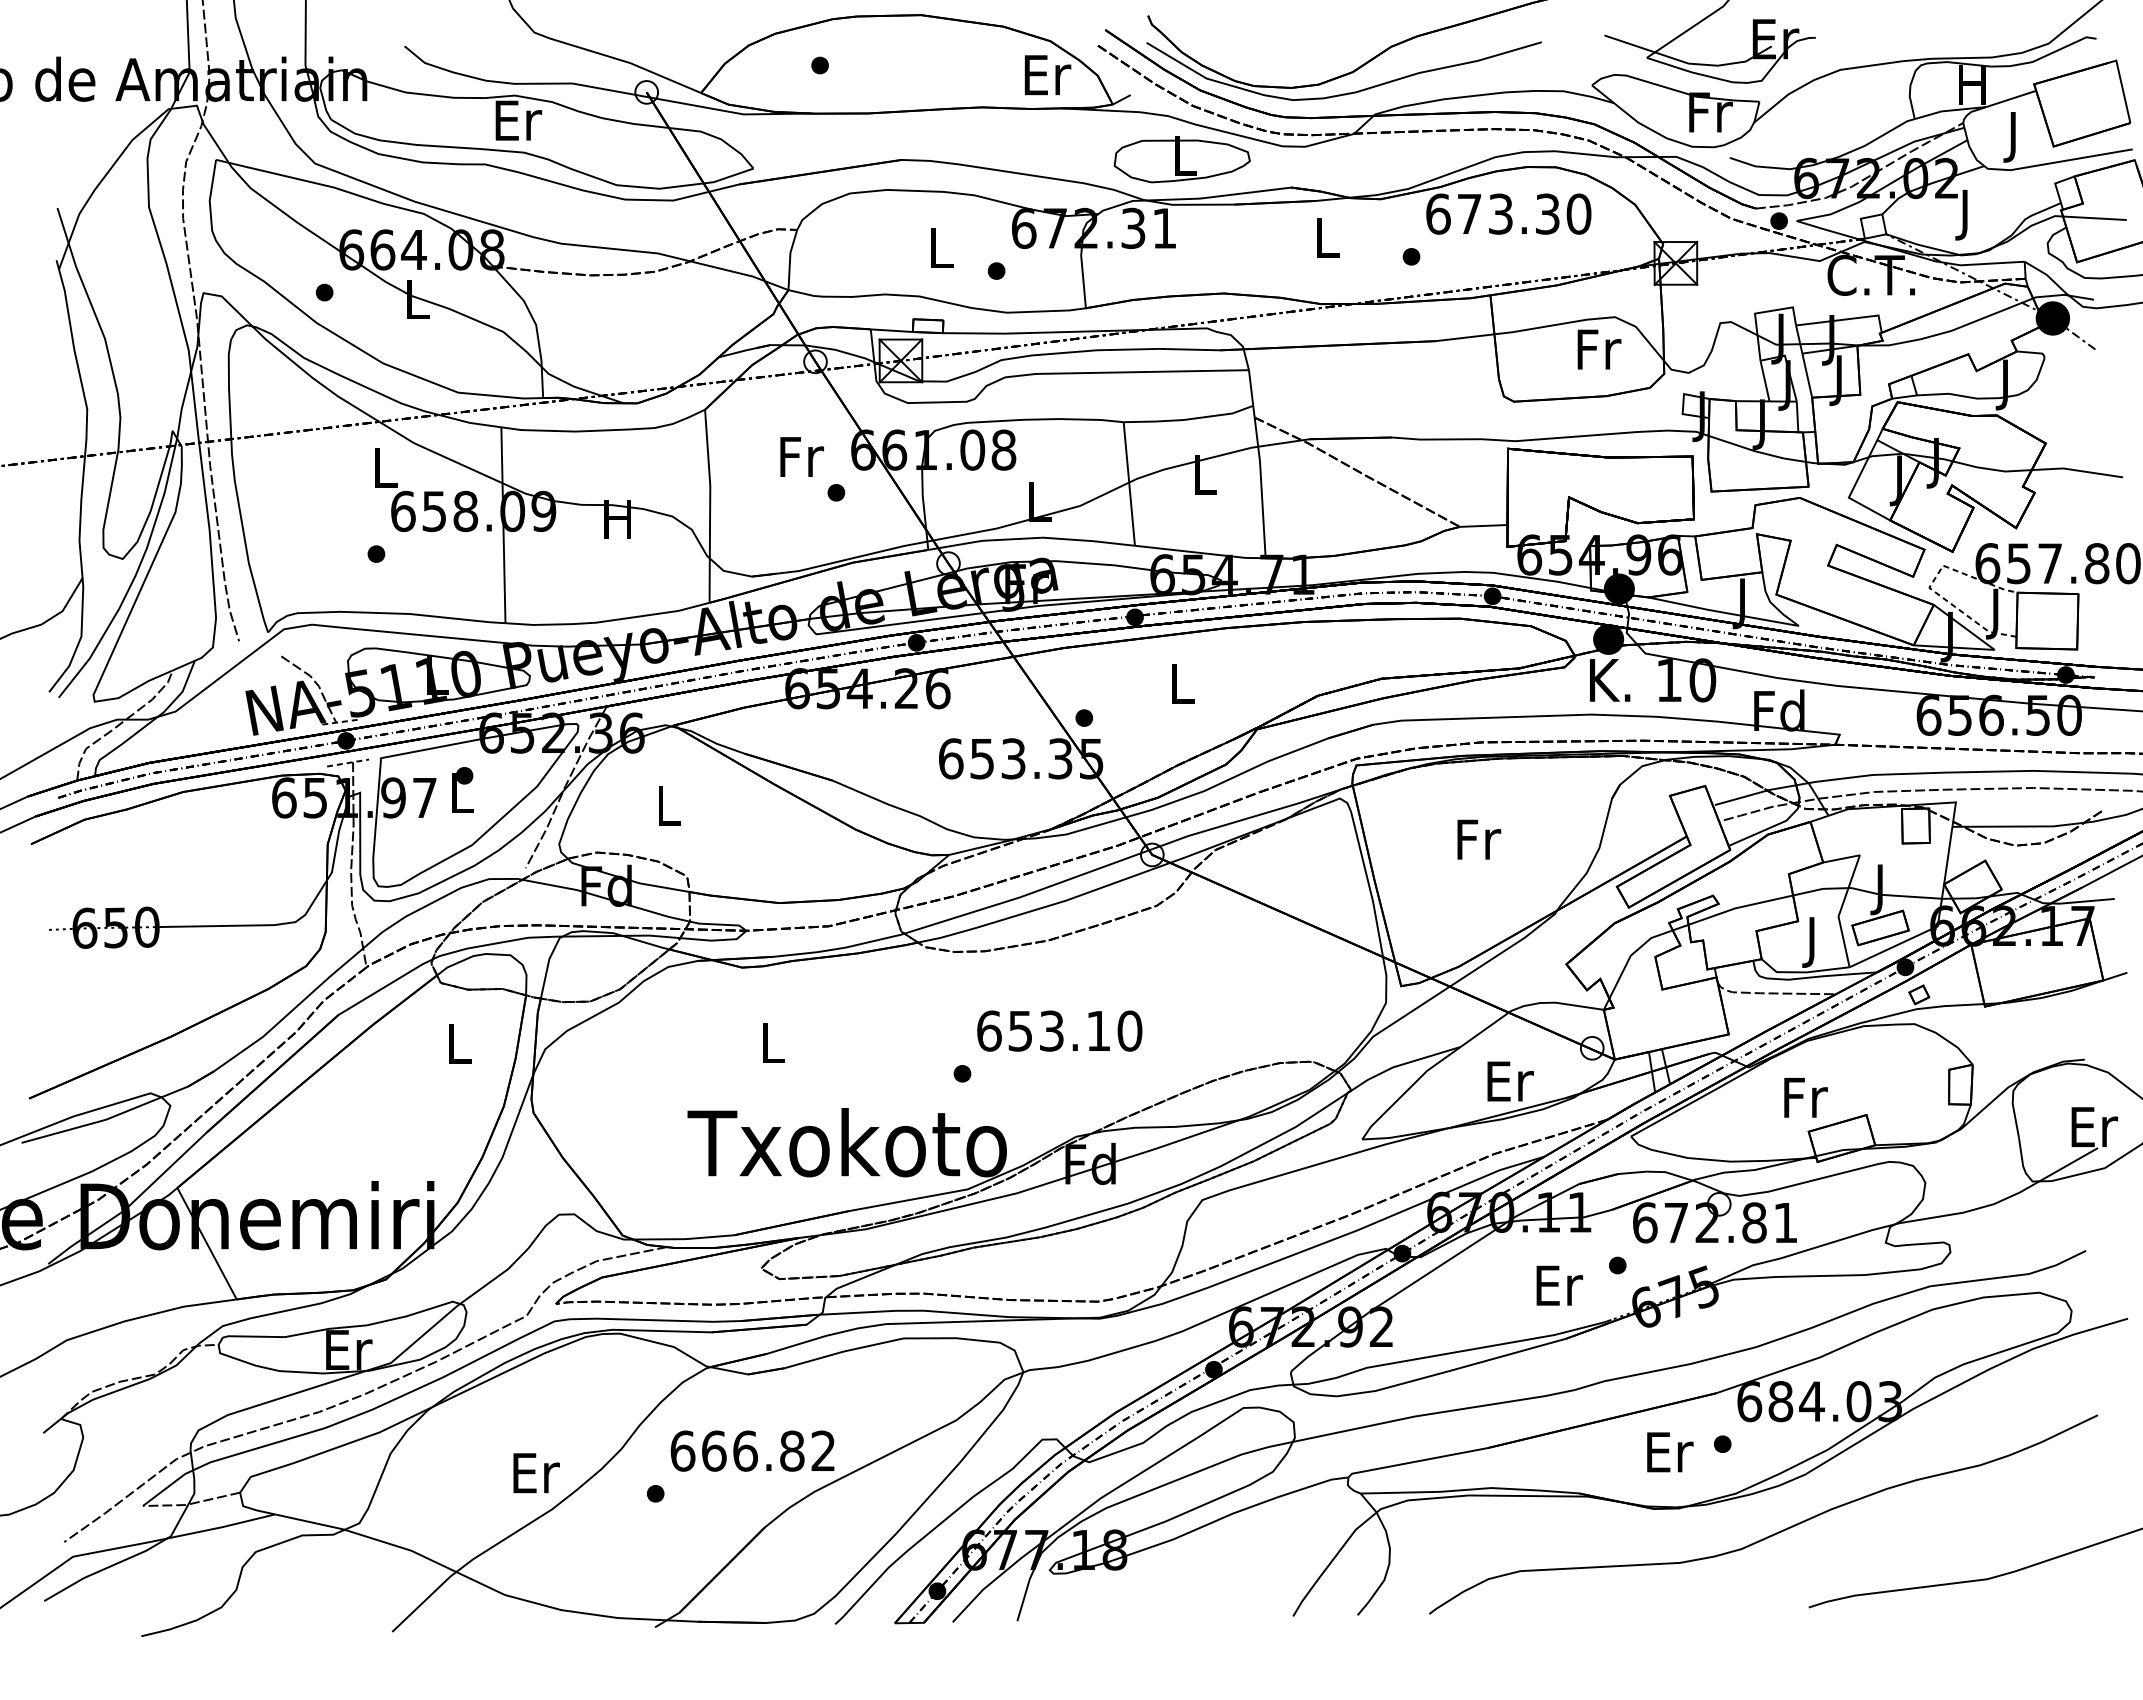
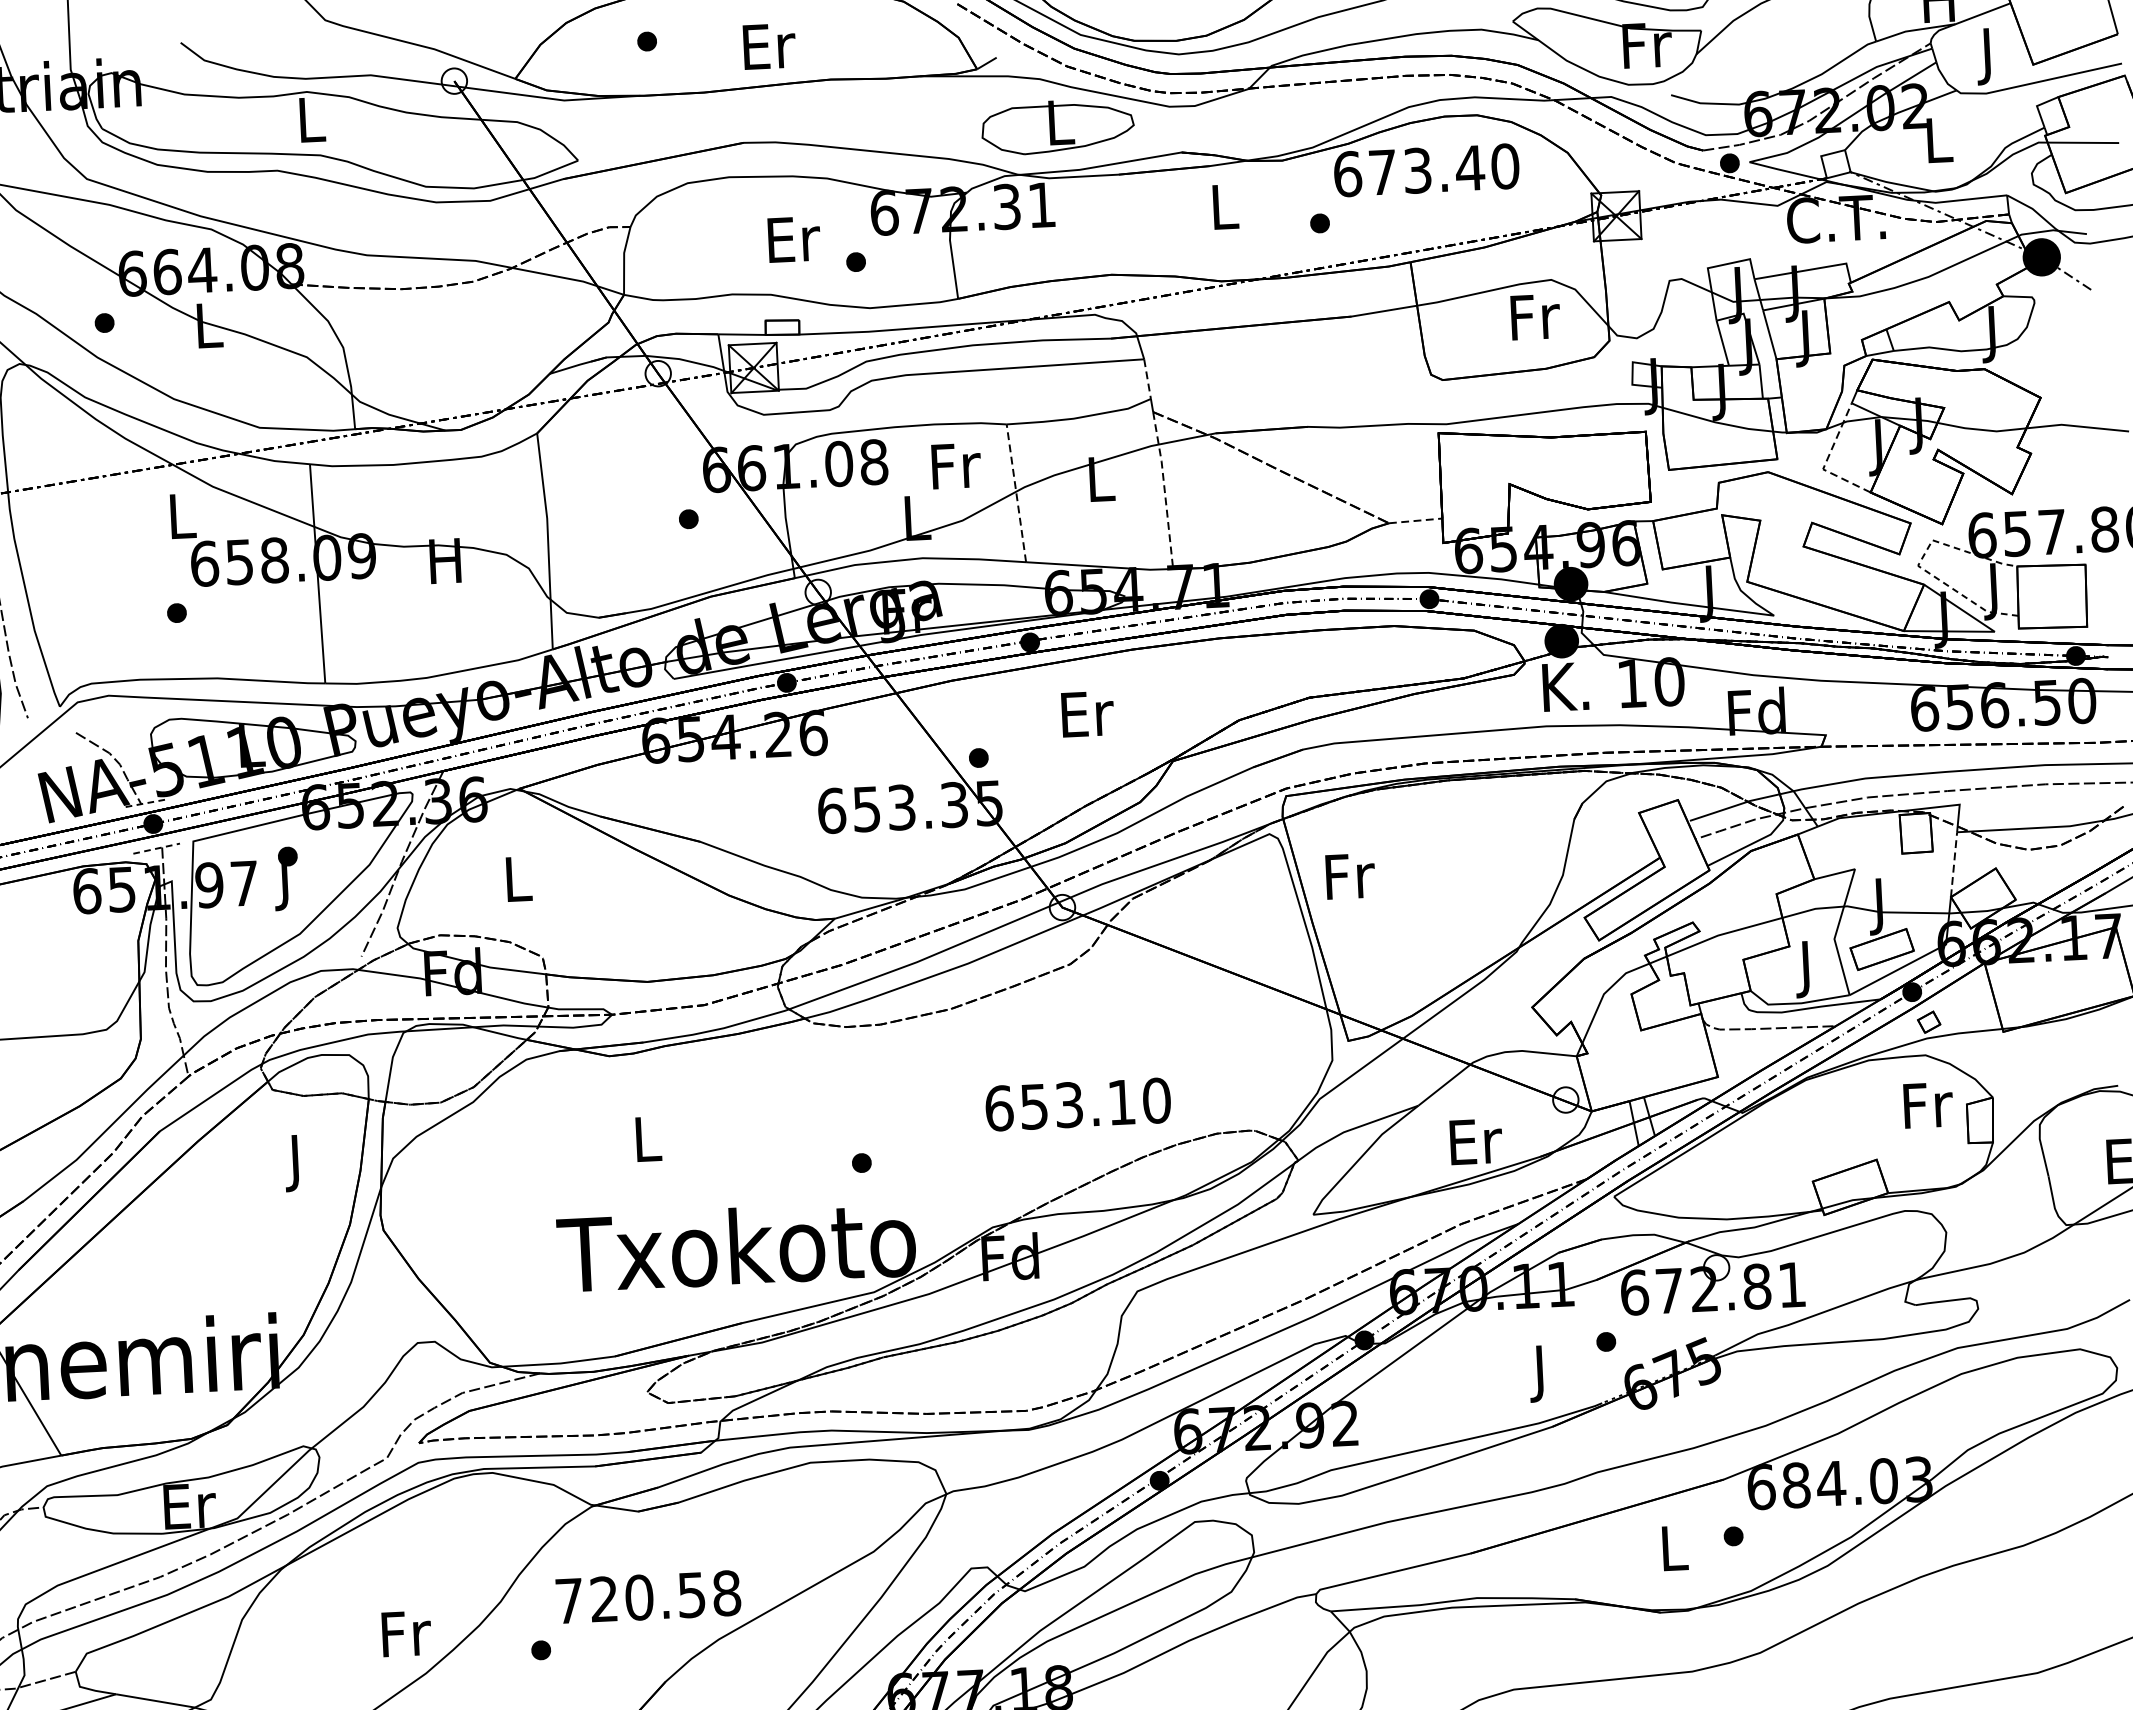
text: (1047, 75) -> (769, 46), moved
text: (518, 120) -> (312, 119), Er -> L
text: (1547, 213) -> (1469, 167), 673.30 -> 673.40
text: (1966, 214) -> (1939, 145), J -> L
text: (942, 248) -> (794, 239), L -> Er
line: (1251, 388) -> (1148, 379), solid -> dashed
text: (801, 456) -> (955, 465), moved
line: (1129, 483) -> (1016, 492), solid -> dashed
line: (1261, 487) -> (1164, 490), solid -> dashed
line: (1852, 490) -> (1826, 461), solid -> dashed
line: (1483, 525) -> (1415, 520), solid -> dashed
text: (1183, 683) -> (1088, 713), L -> Er
text: (462, 798) -> (286, 882), L -> J
text: (1479, 839) -> (1350, 876), moved
line: (1948, 855) -> (1954, 864), solid -> dashed
text: (1059, 1030) -> (1077, 1103), moved
text: (459, 1049) -> (297, 1163), L -> J
text: (1805, 1097) -> (1927, 1105), moved
text: (1559, 1290) -> (1542, 1373), Er -> J
text: (752, 1450) -> (647, 1596), 666.82 -> 720.58
text: (1670, 1452) -> (1675, 1548), Er -> L
text: (536, 1473) -> (406, 1634), Er -> Fr

